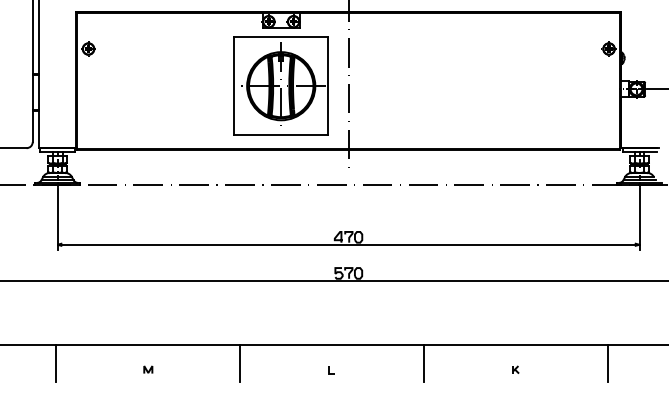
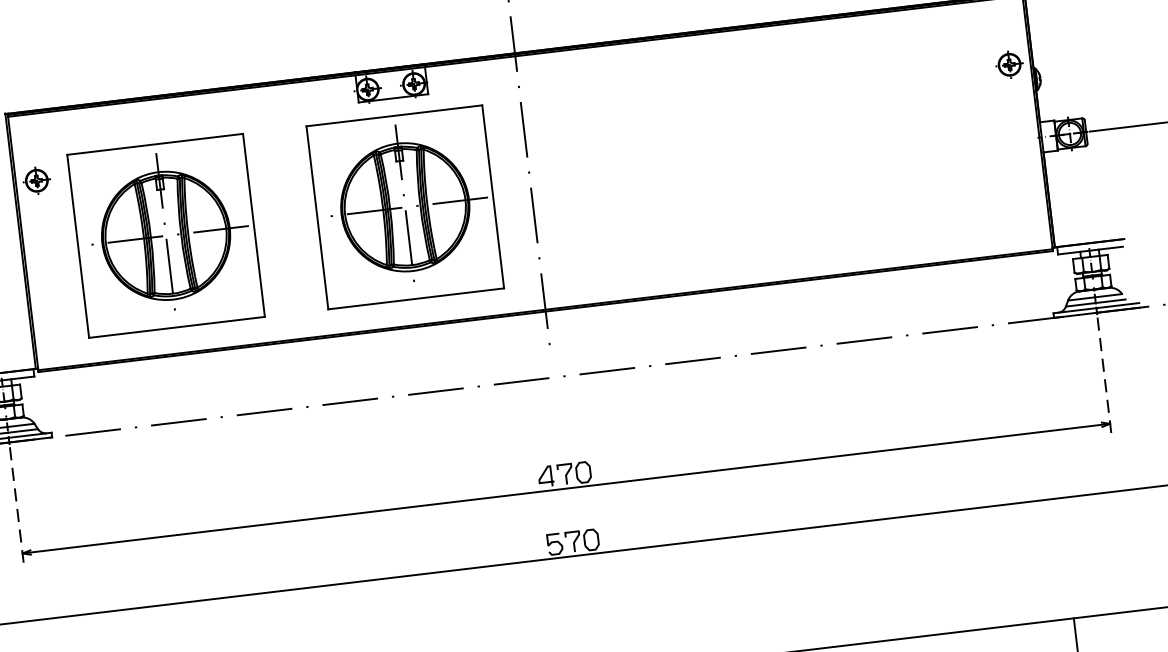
part: (152, 85) -> (164, 234), added
line: (57, 218) -> (16, 504), solid -> dashed
line: (639, 218) -> (1104, 374), solid -> dashed

